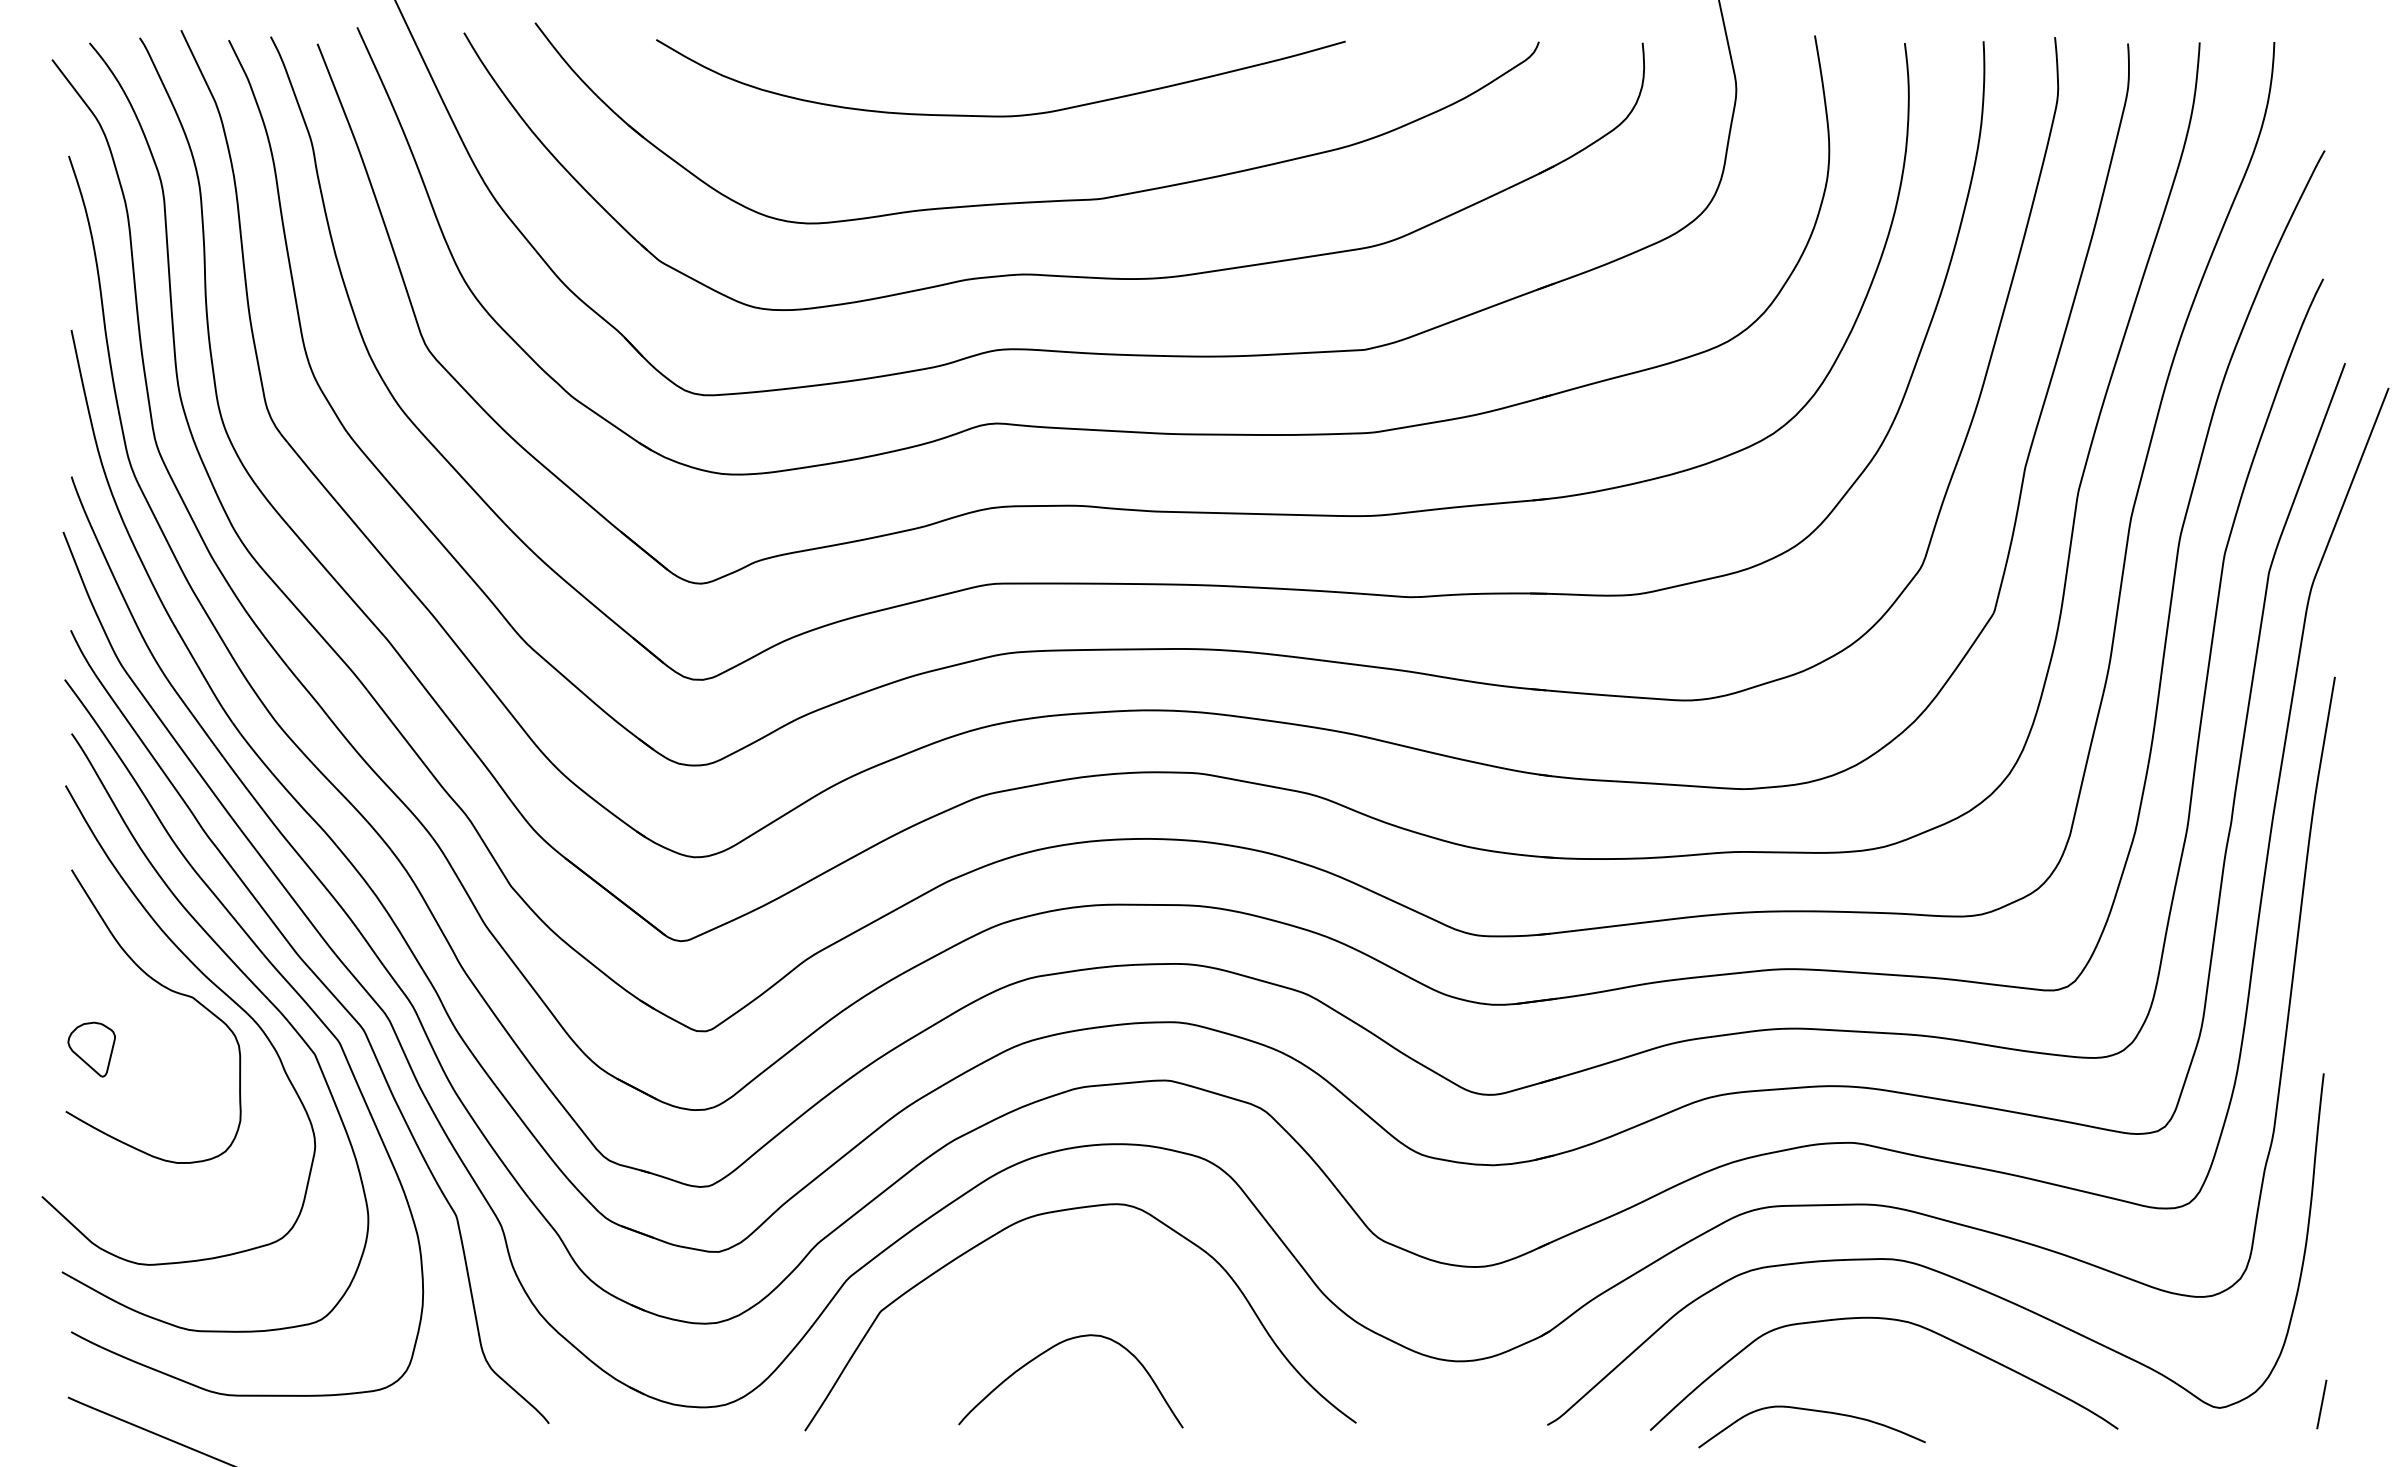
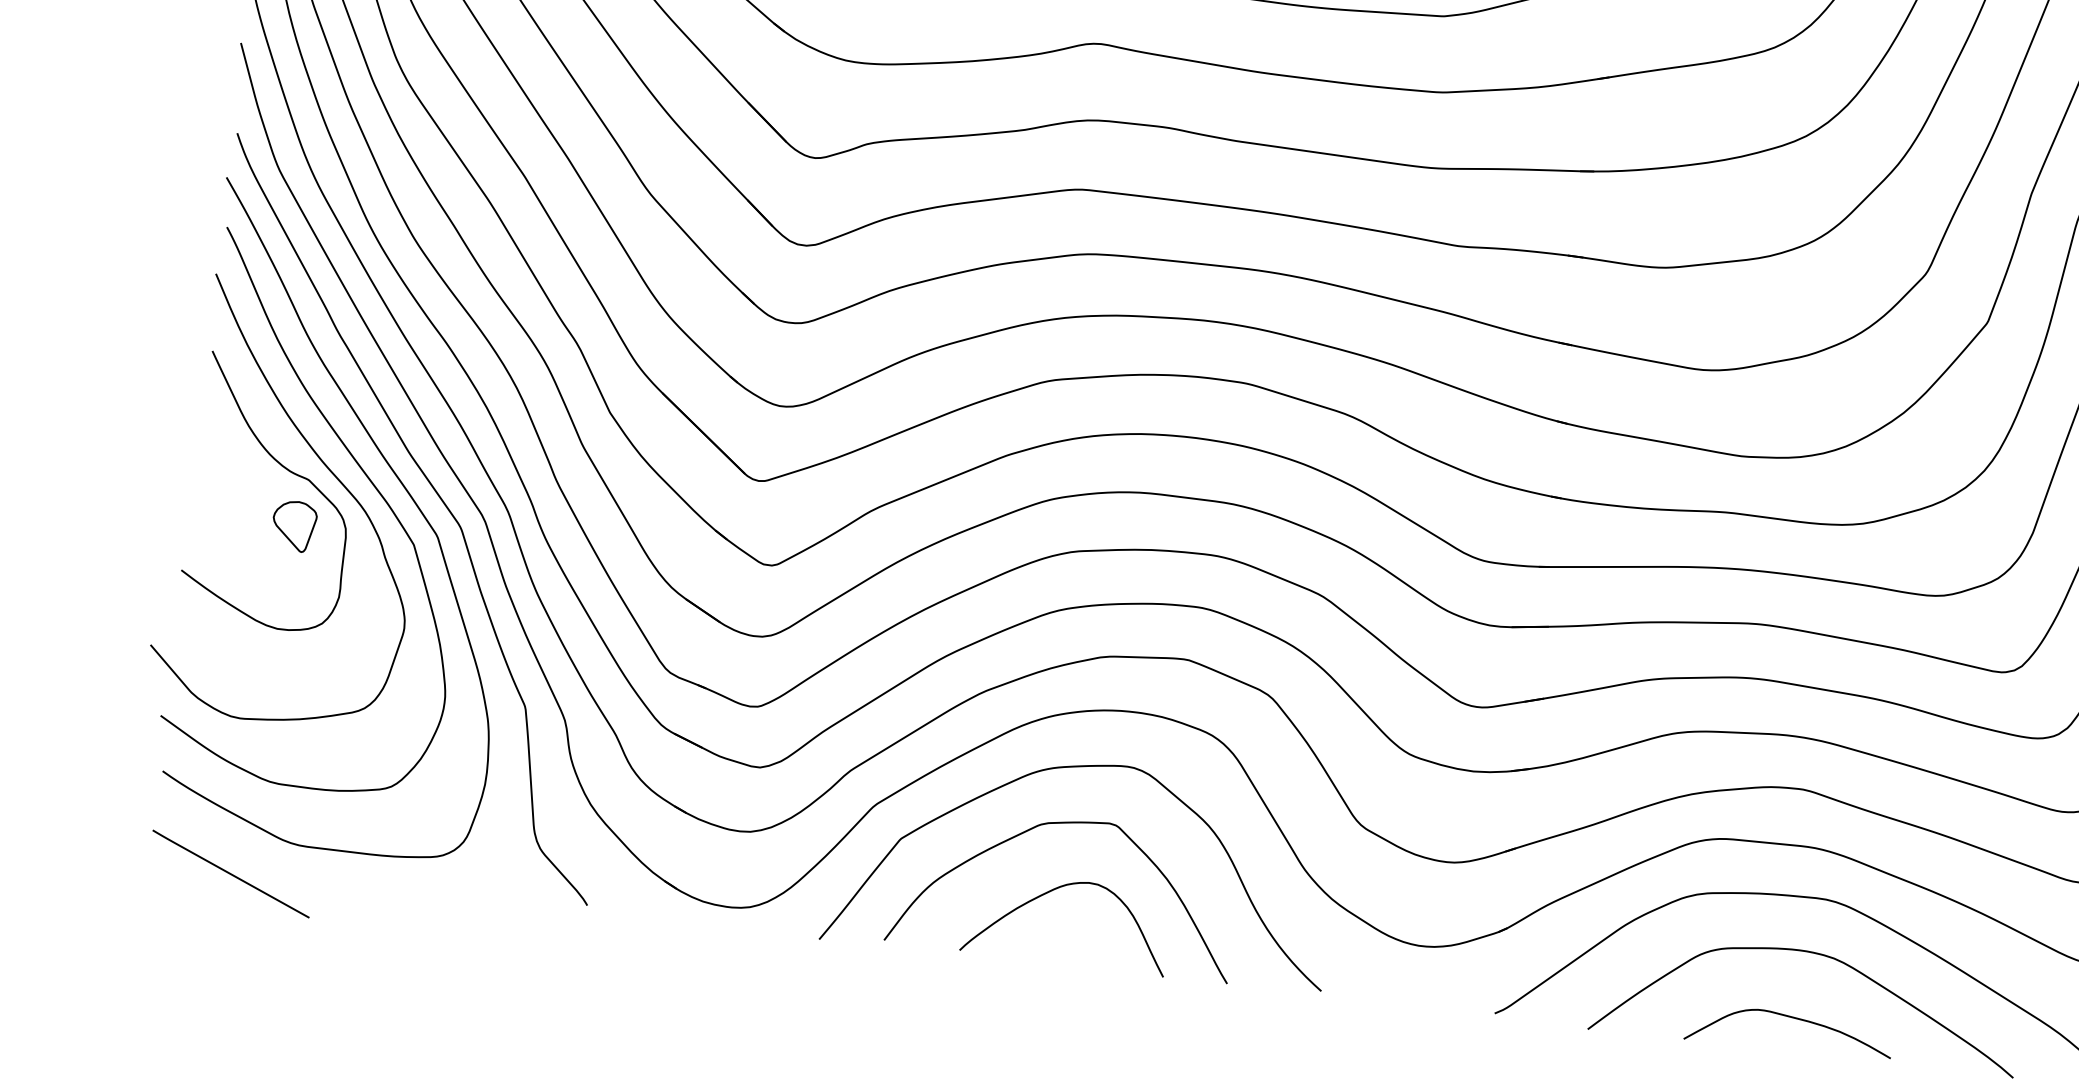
part: (91, 1049) -> (294, 526), moved
curve: (1054, 1274) -> (1062, 823), added
curve: (1812, 1411) -> (1791, 1018), moved

